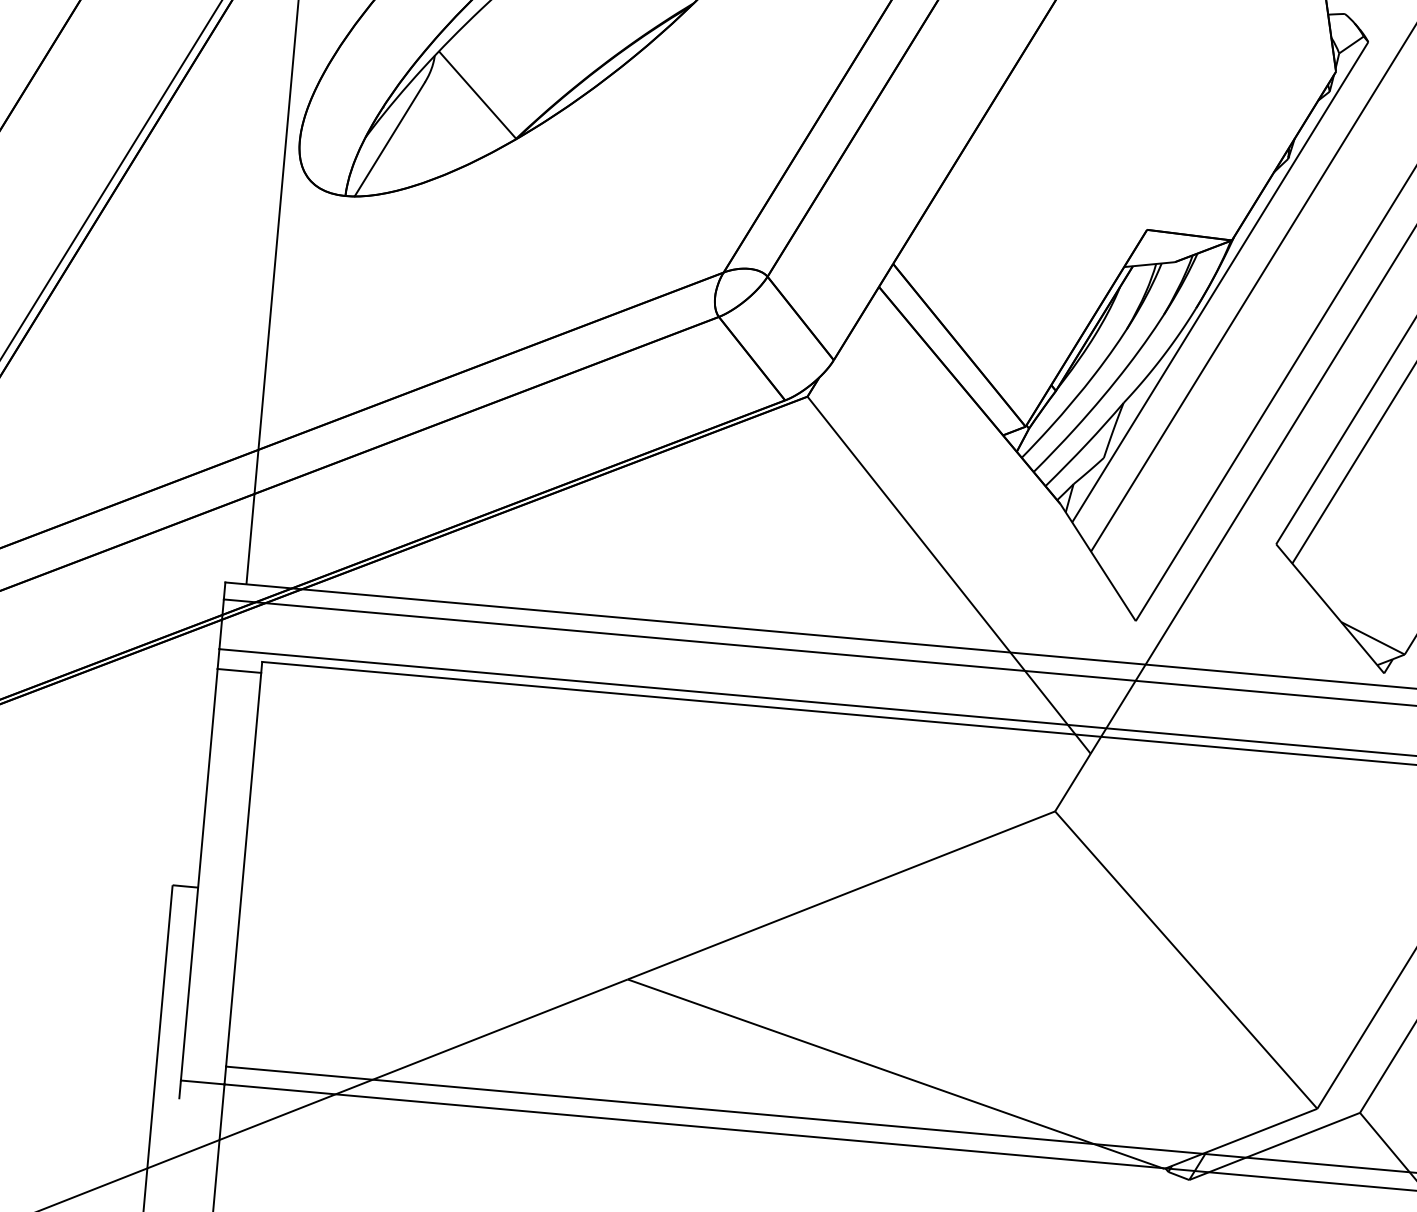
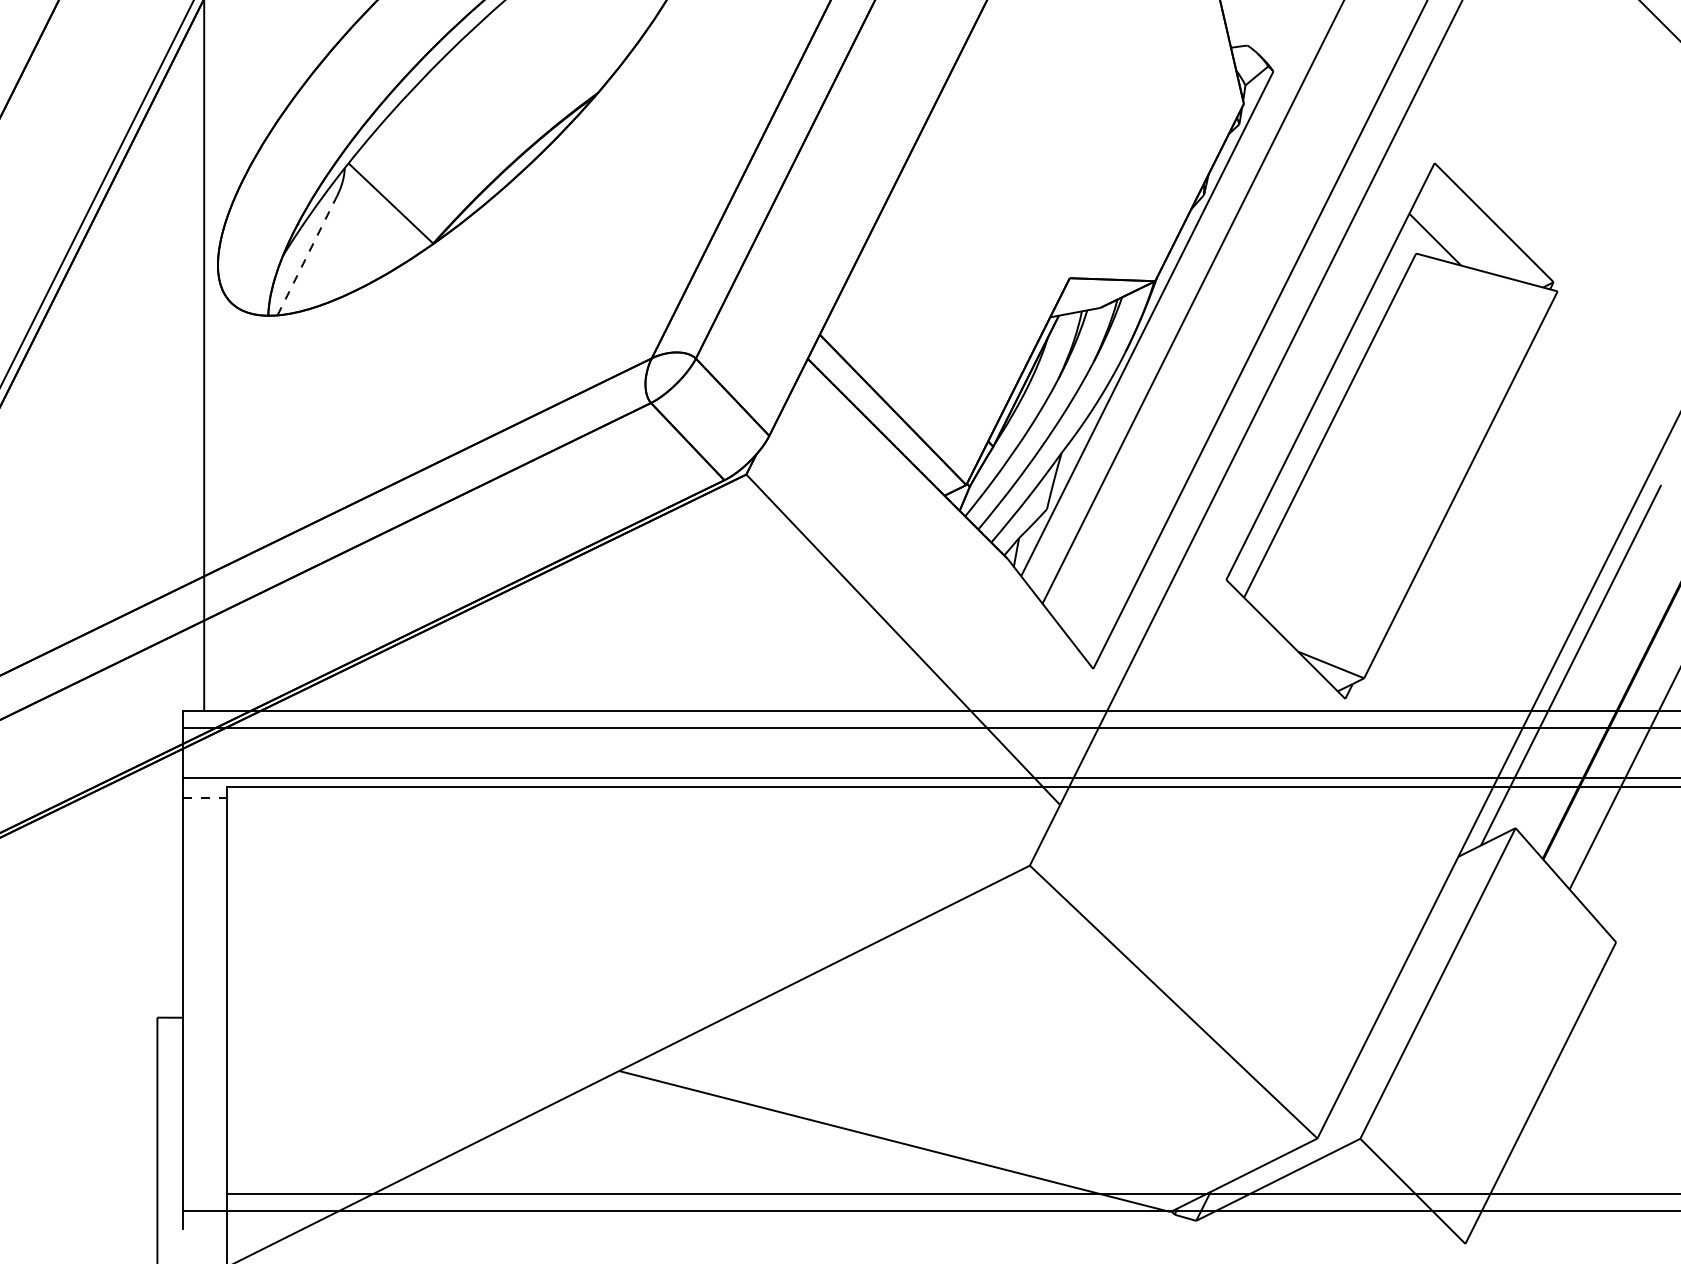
line: (389, 139) -> (307, 255), solid -> dashed
line: (239, 671) -> (204, 798), solid -> dashed

